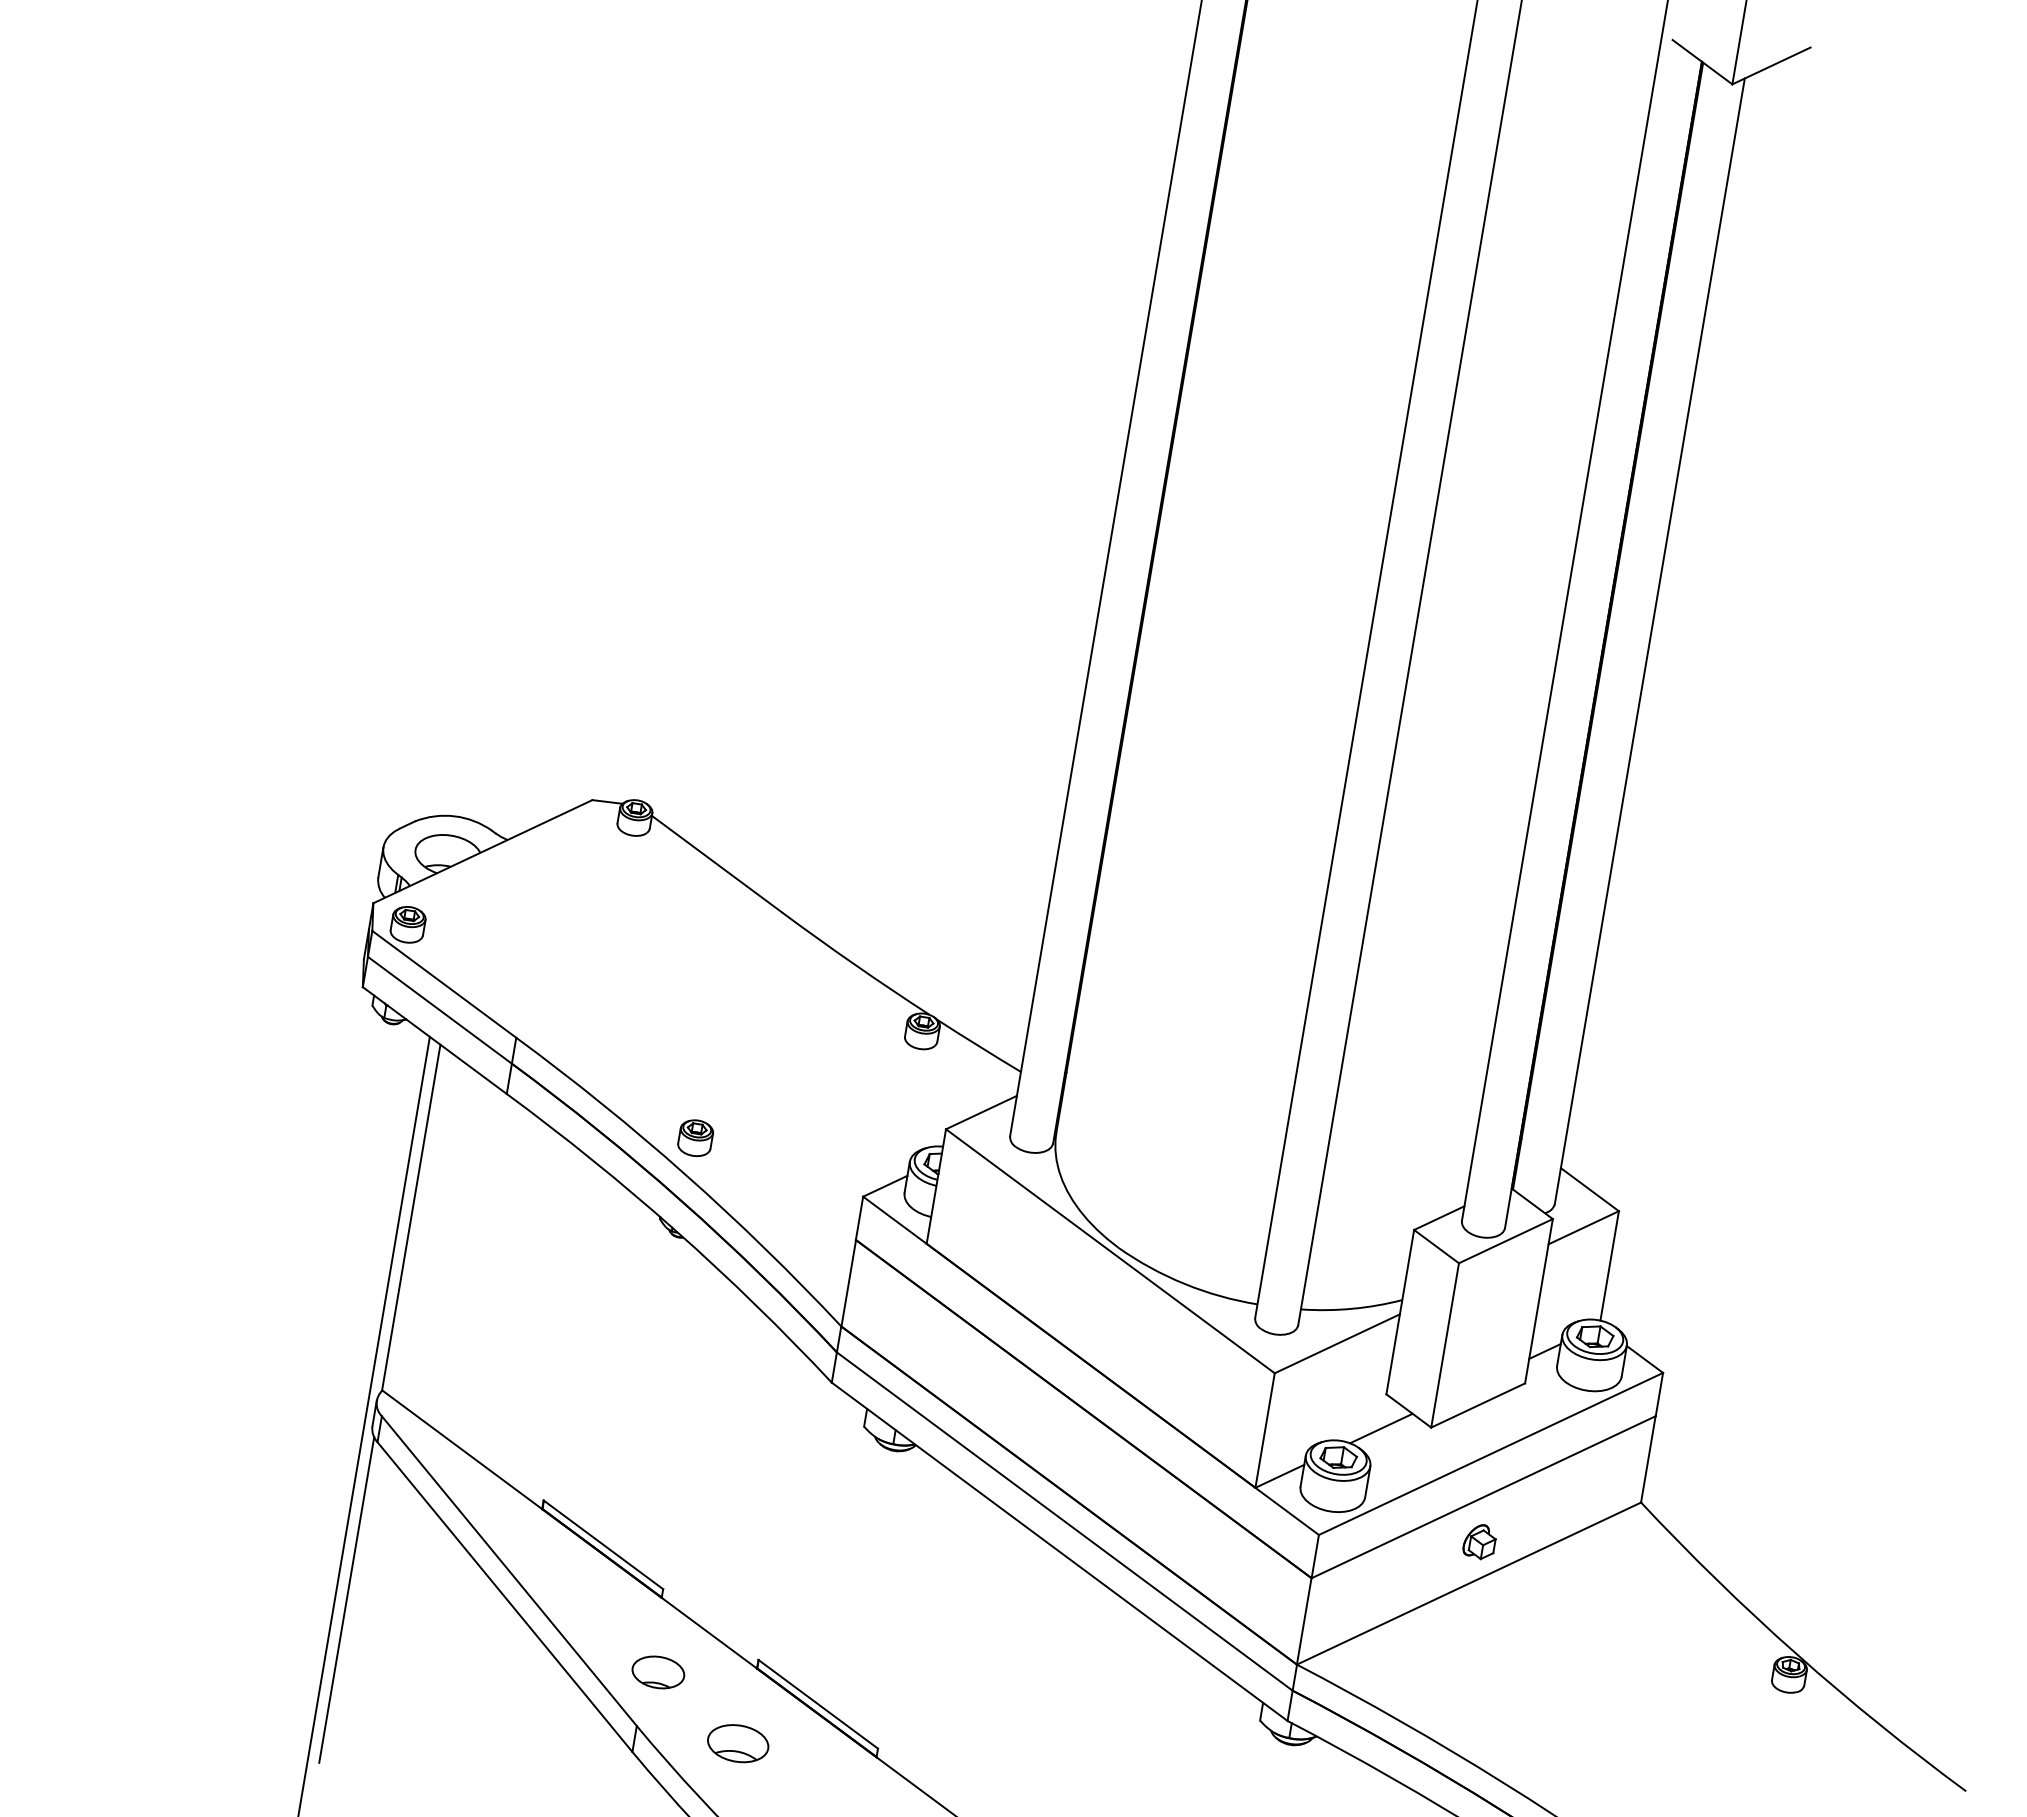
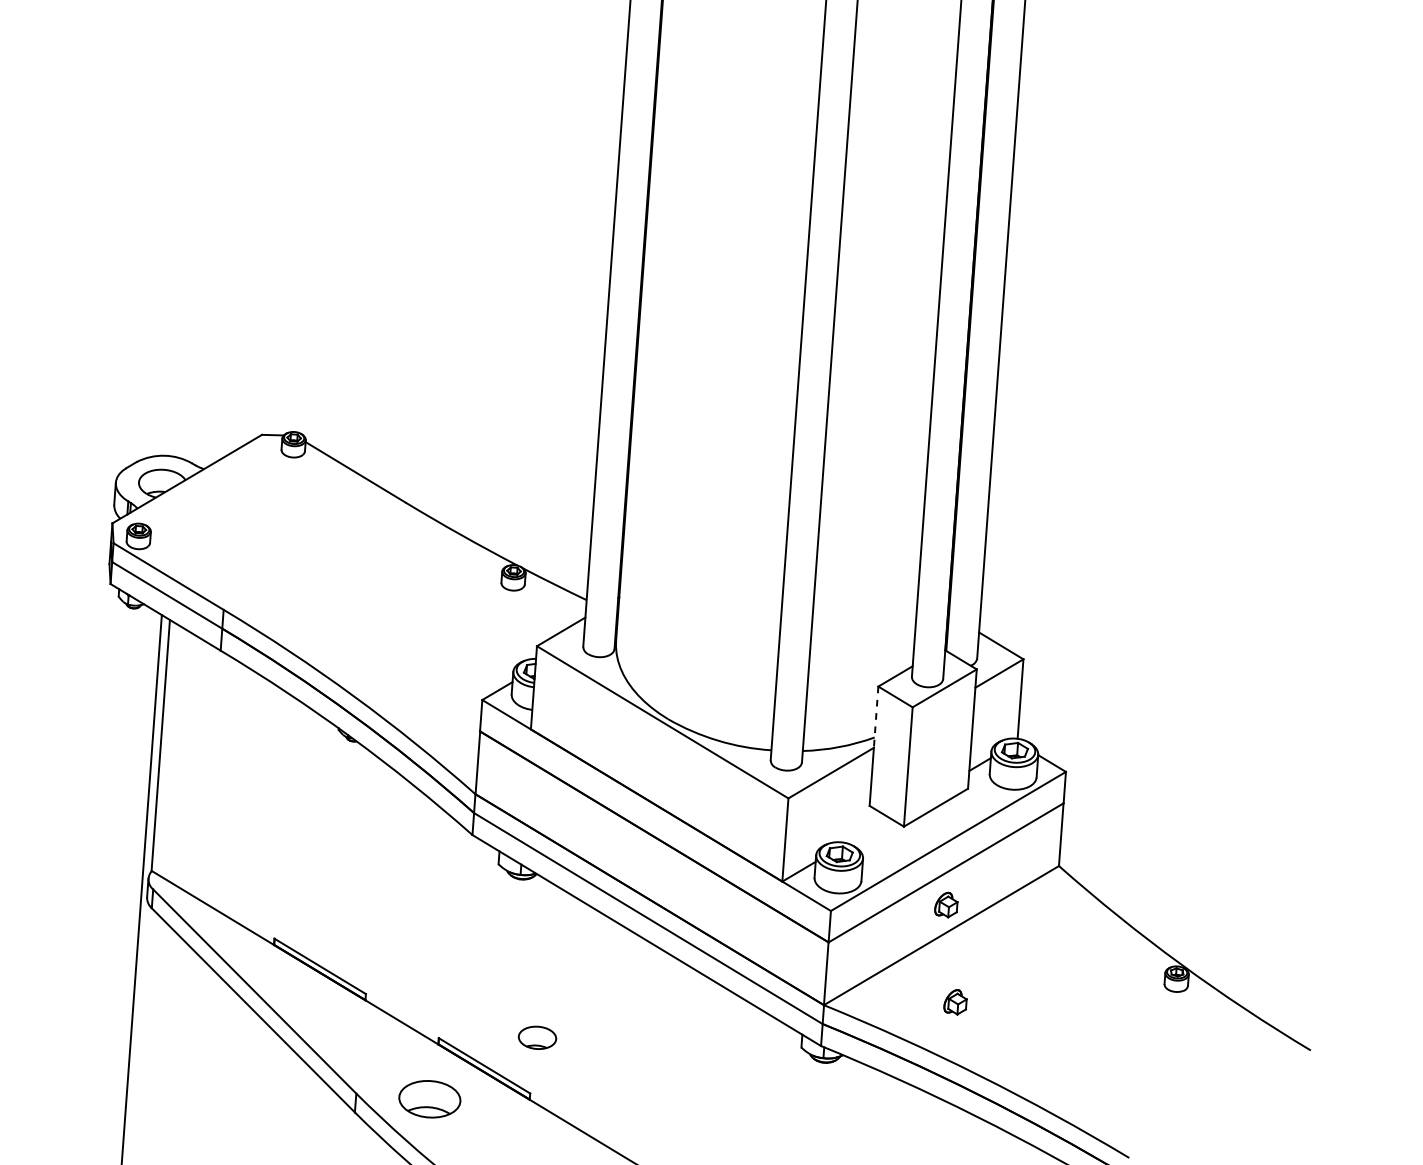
part: (695, 1138) -> (358, 669), removed
line: (1407, 1272) -> (876, 717), solid -> dashed
line: (1381, 1428) -> (868, 830), removed
line: (346, 1599) -> (140, 1022), removed
part: (658, 1672) -> (537, 1037), moved
part: (1479, 1678) -> (955, 1002), added
part: (738, 1743) -> (430, 1099), size x1.4

